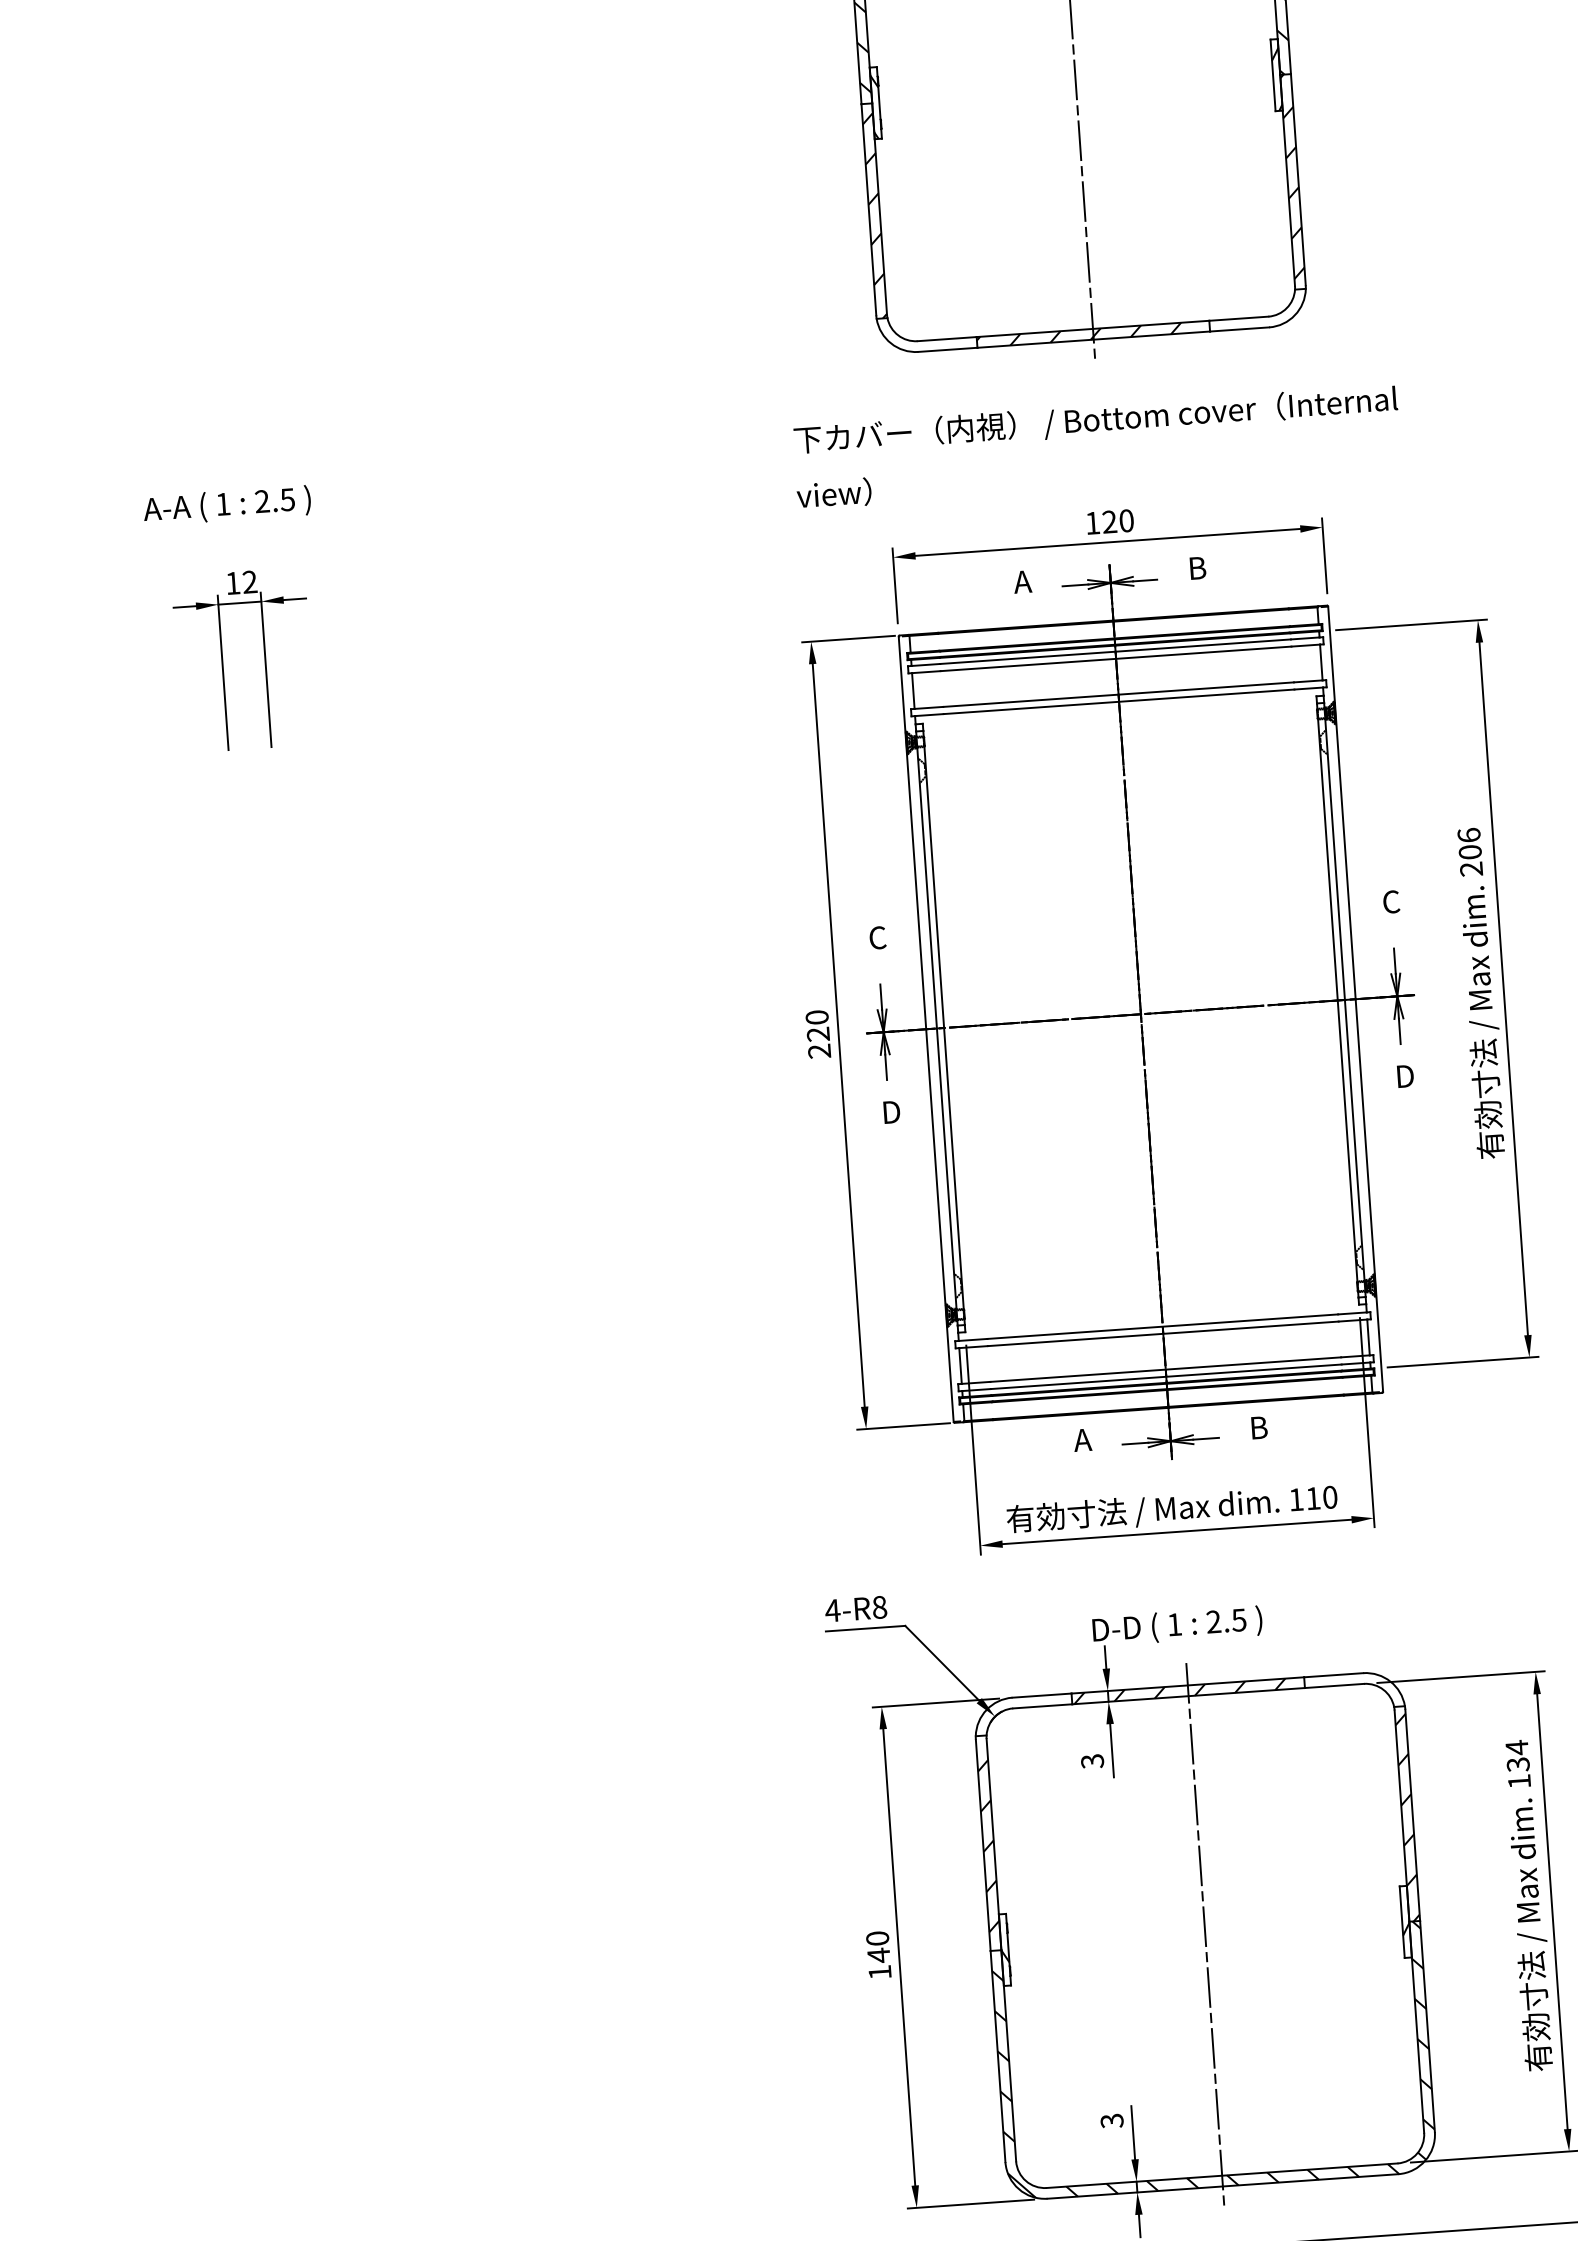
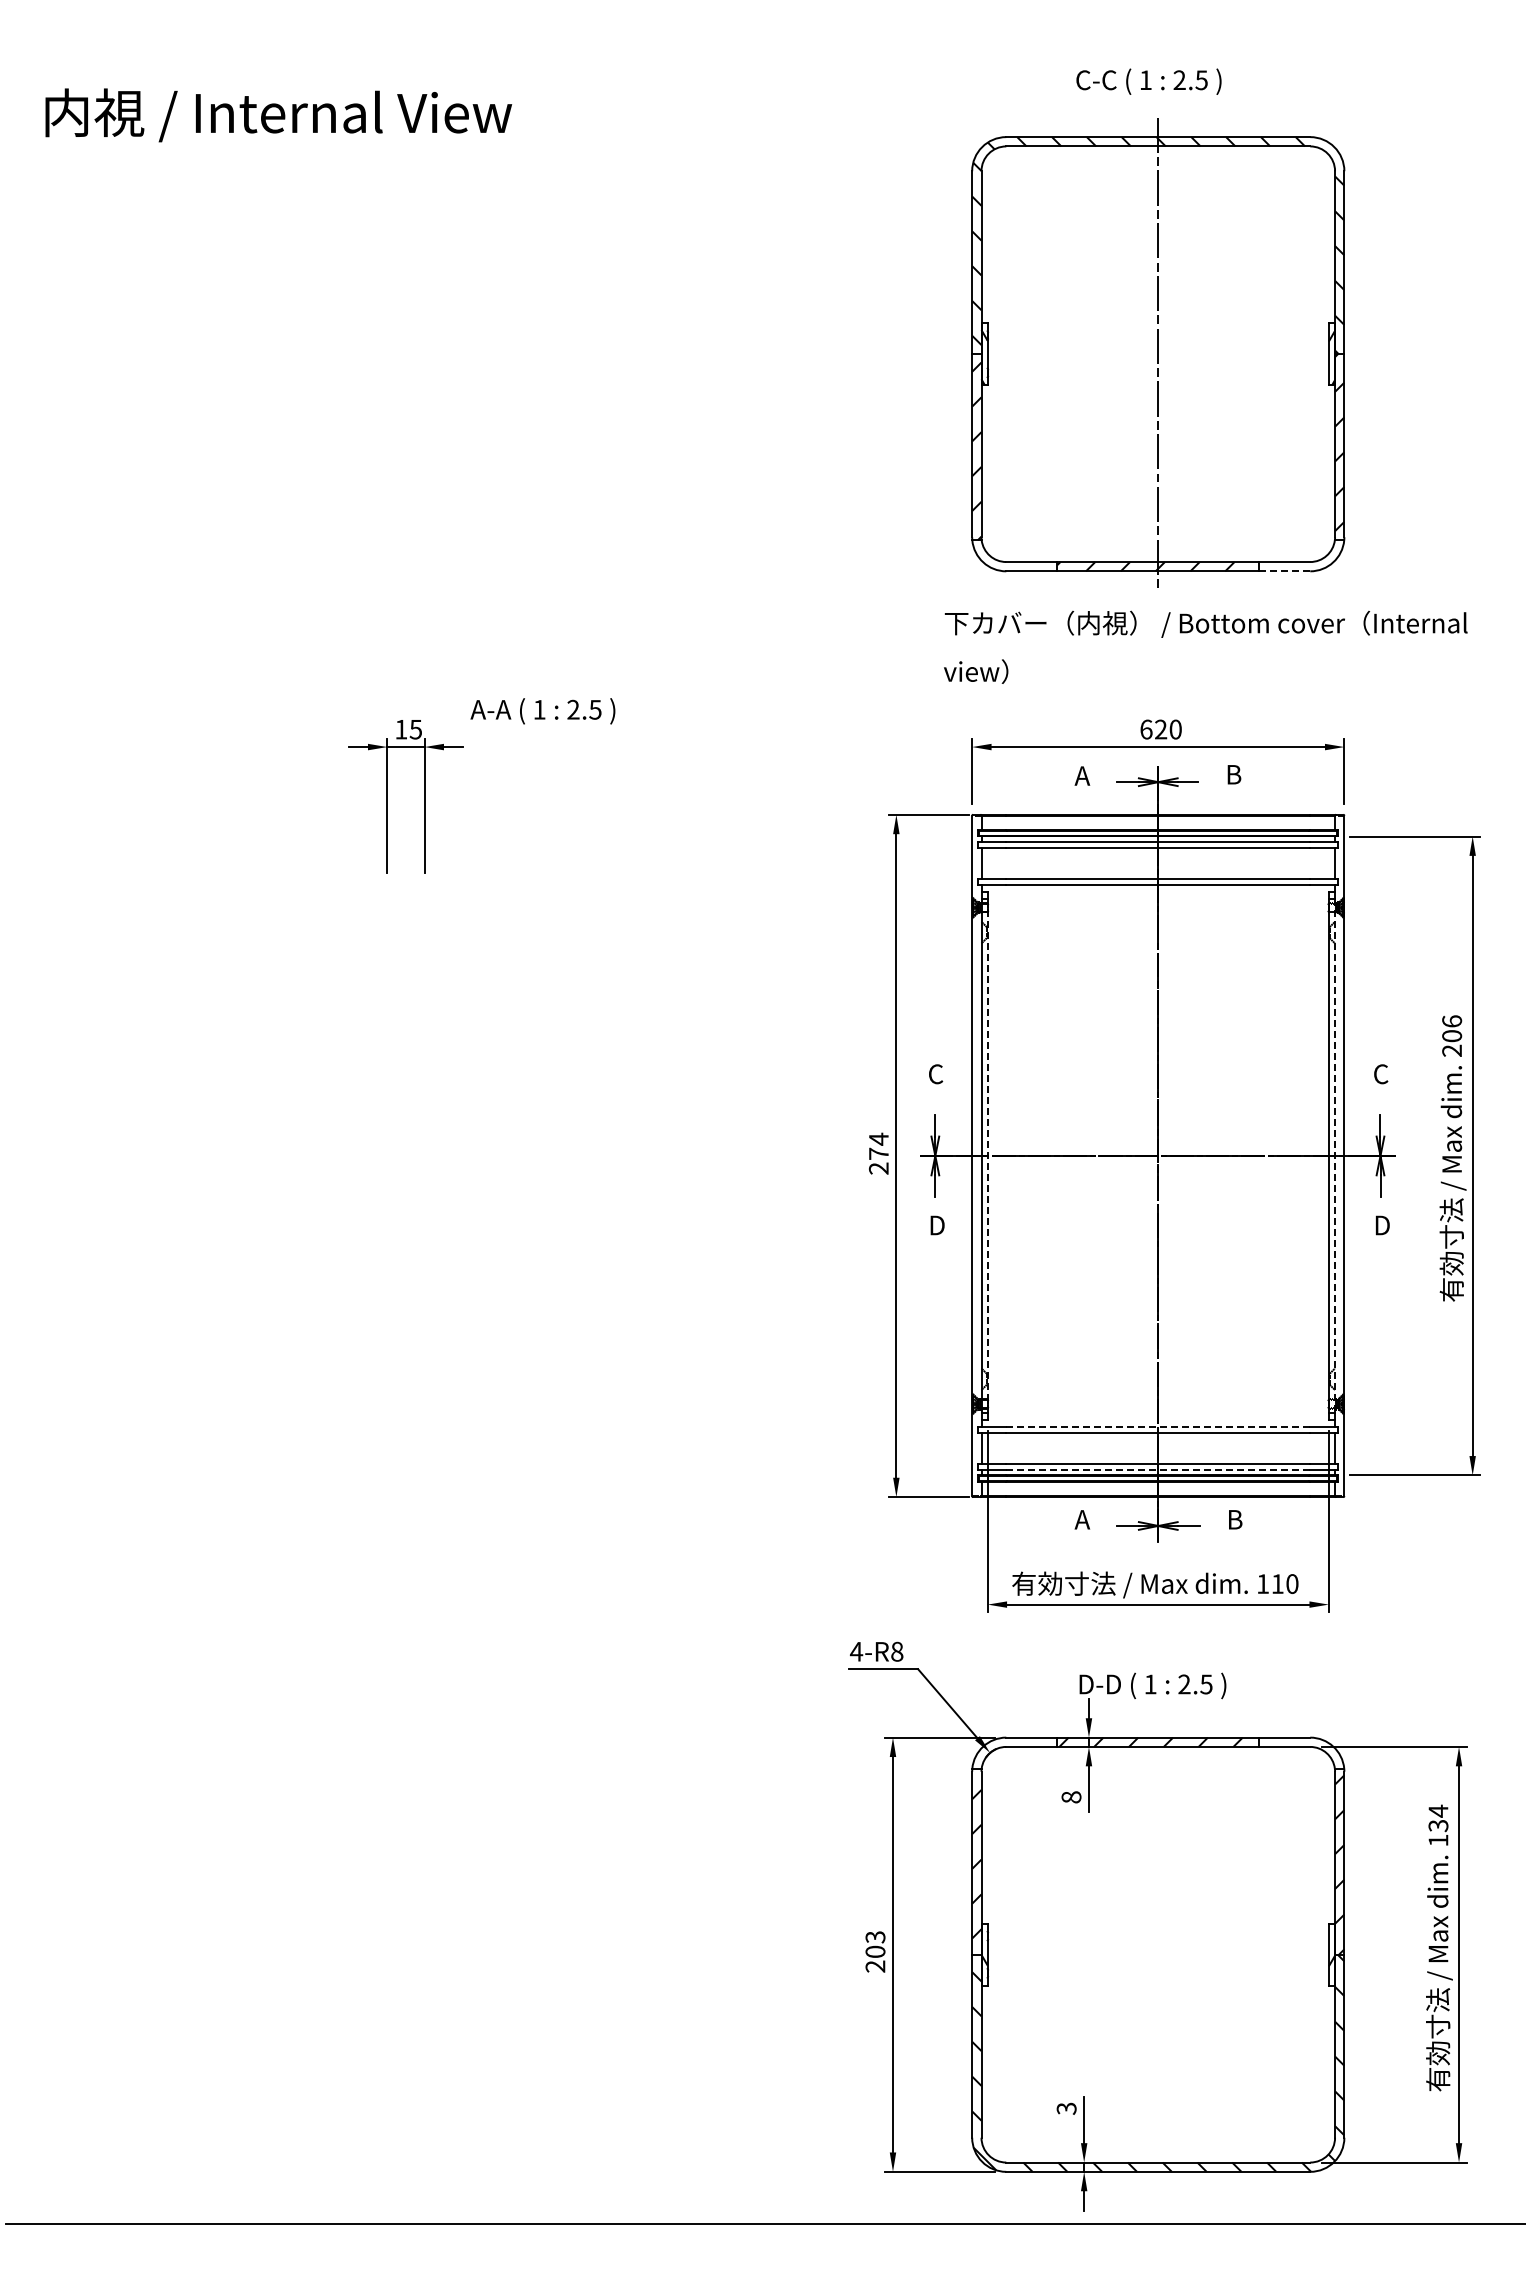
line: (1239, 329) -> (1284, 571), solid -> dashed
text: (1096, 446) -> (1205, 646), moved
text: (226, 505) -> (542, 711), moved
text: (1092, 523) -> (1146, 729), 120 -> 620
text: (249, 582) -> (415, 729), 12 -> 15
line: (1345, 1000) -> (1335, 1156), solid -> dashed
text: (817, 1024) -> (878, 1145), 220 -> 274
line: (943, 1028) -> (987, 1156), solid -> dashed
line: (1163, 1326) -> (1158, 1426), solid -> dashed
line: (1166, 1377) -> (1158, 1470), solid -> dashed
text: (1092, 1761) -> (1071, 1797), 3 -> 8
line: (1205, 1935) -> (1158, 1954), removed
text: (878, 1955) -> (875, 1951), 140 -> 203

